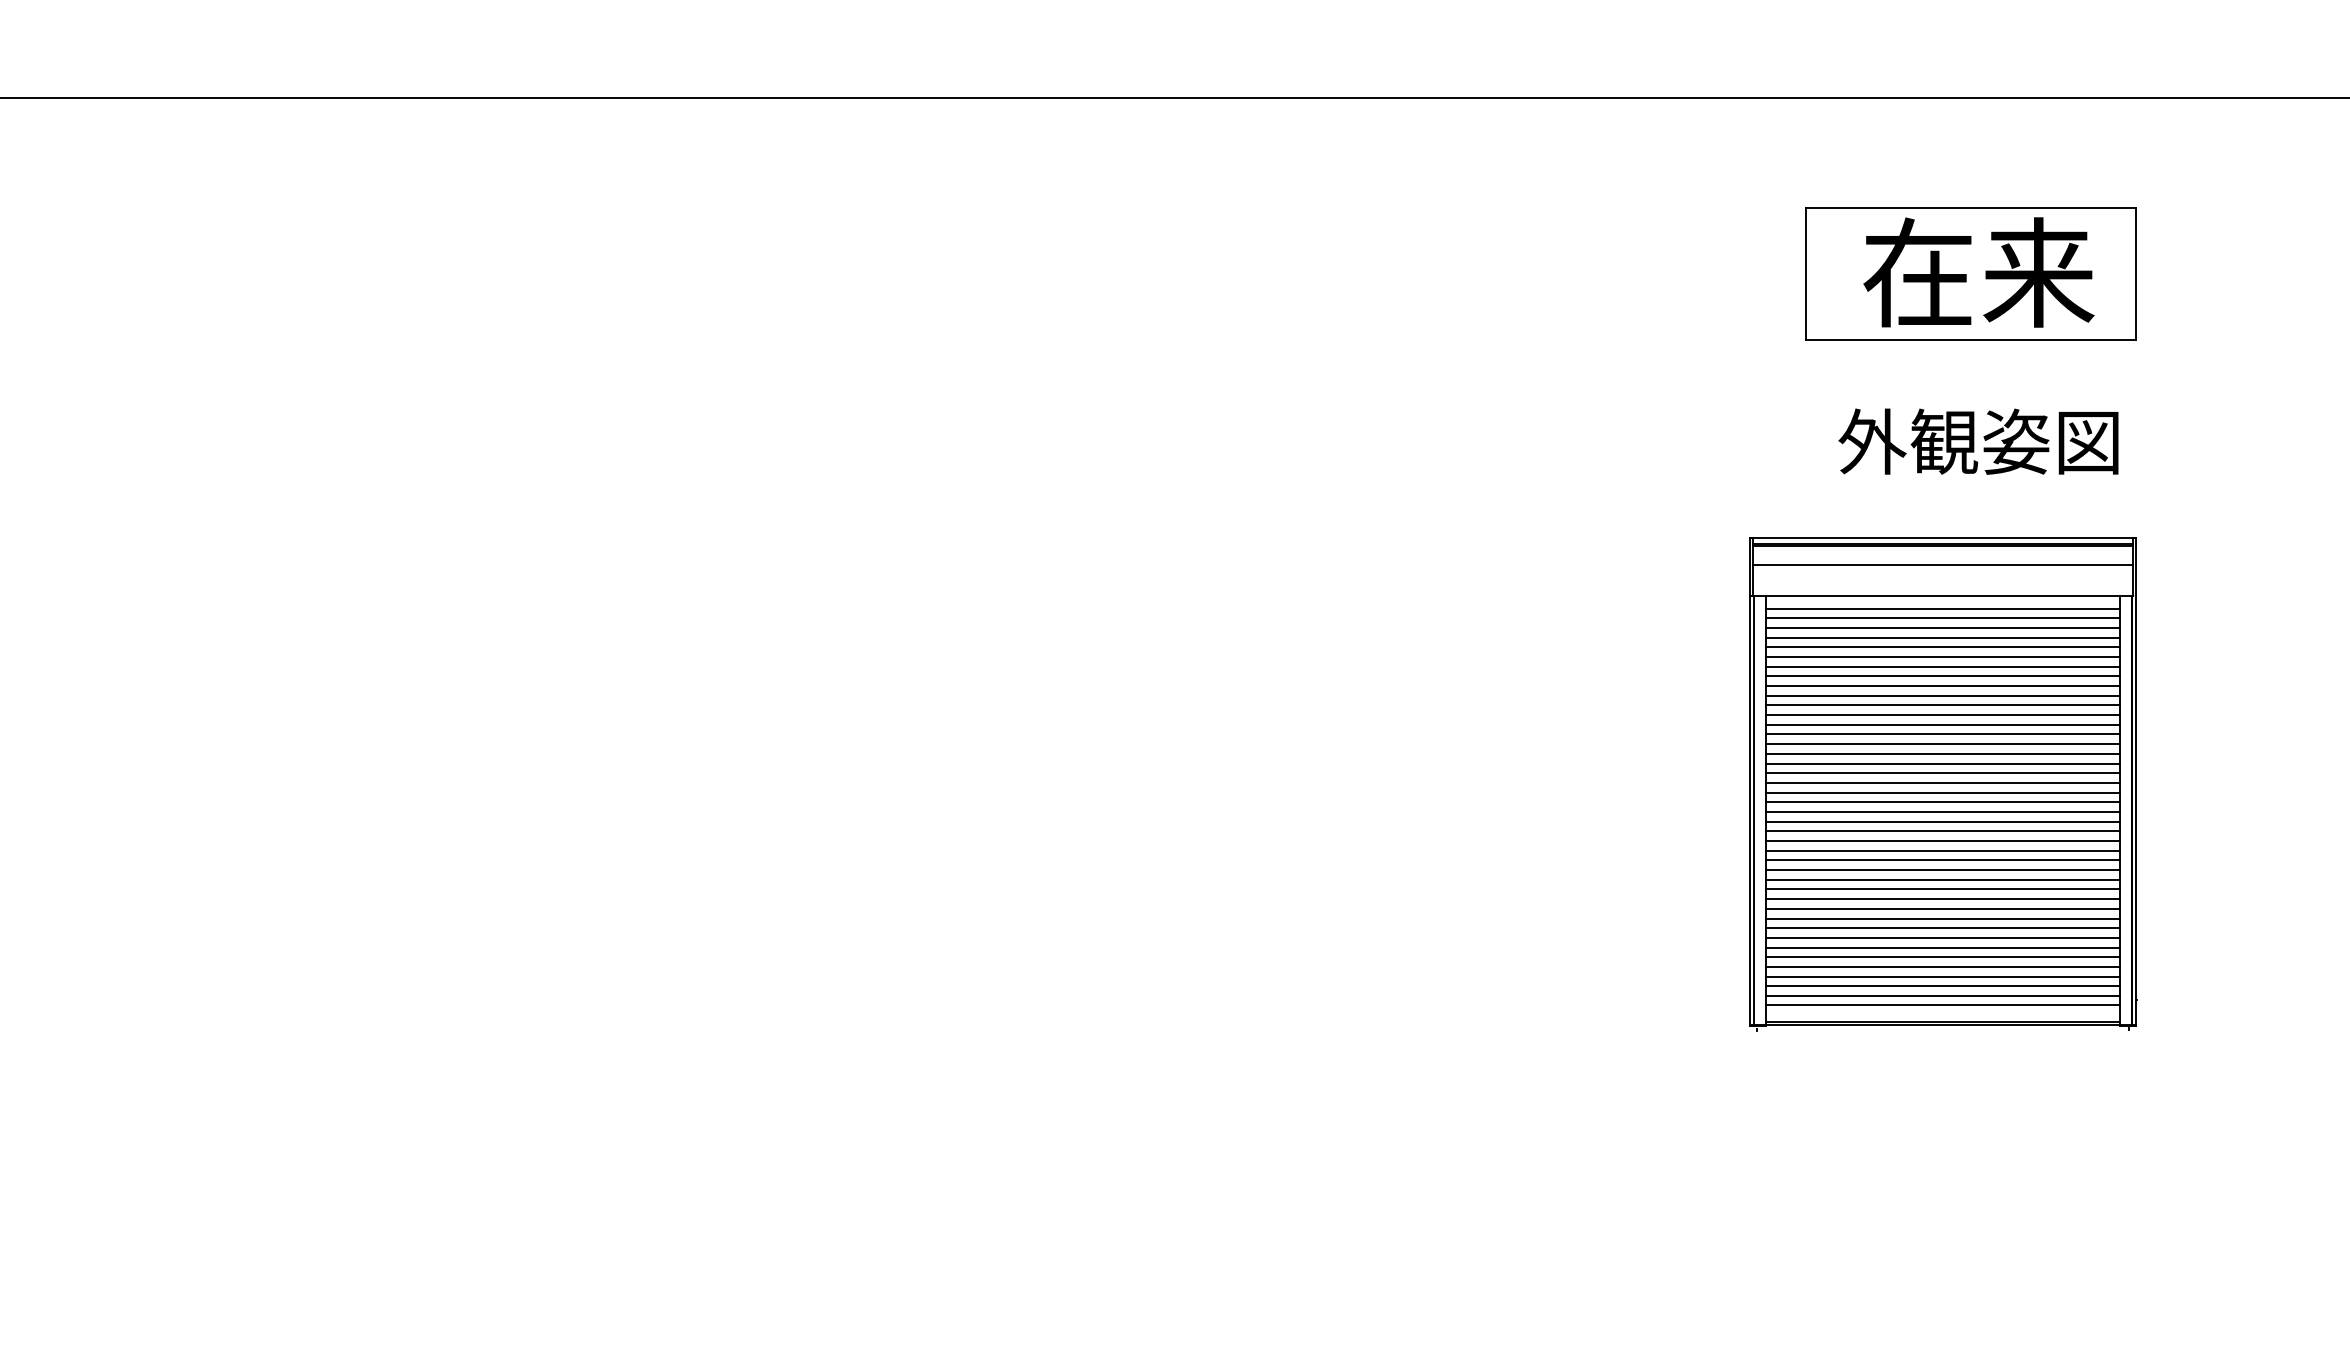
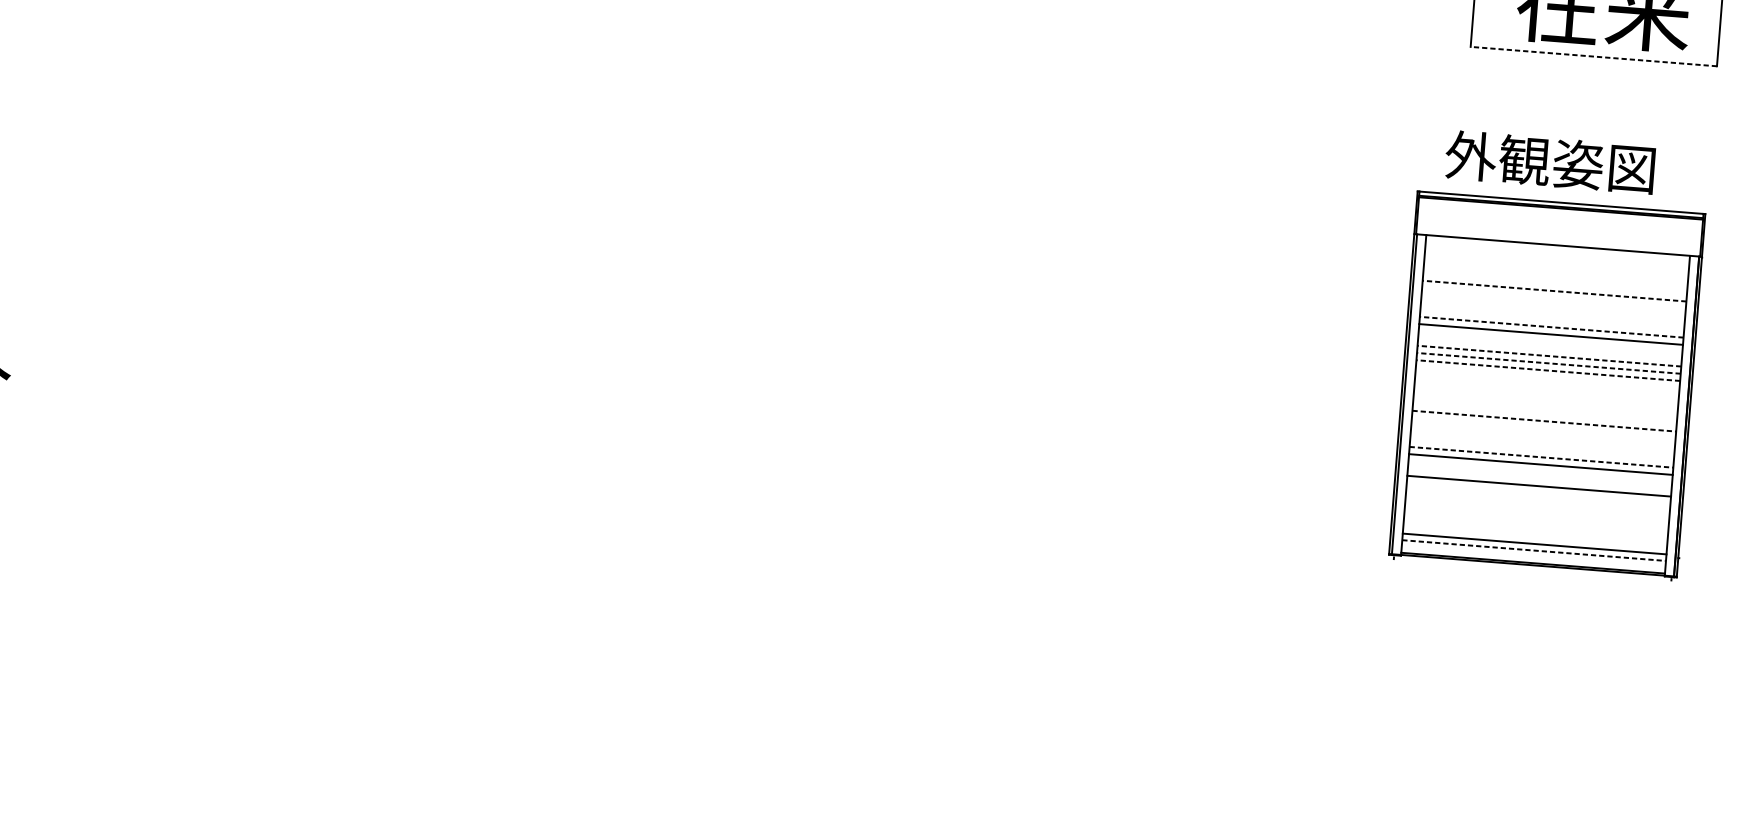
line: (1970, 340) -> (1593, 56), solid -> dashed
text: (1978, 441) -> (1550, 162), moved
line: (1942, 564) -> (1559, 222), removed
line: (1942, 608) -> (1557, 254), removed
line: (1942, 618) -> (1556, 262), removed
line: (1942, 627) -> (1555, 269), removed
line: (1942, 637) -> (1555, 276), removed
line: (1942, 647) -> (1554, 284), removed
line: (1943, 656) -> (1554, 290), solid -> dashed
line: (1942, 666) -> (1553, 298), removed
line: (1942, 676) -> (1553, 305), removed
line: (1942, 686) -> (1552, 313), removed
line: (1942, 695) -> (1551, 319), removed
line: (1943, 705) -> (1552, 327), solid -> dashed
line: (1942, 724) -> (1550, 341), removed
line: (1942, 734) -> (1549, 348), removed
line: (1943, 744) -> (1549, 356), solid -> dashed
line: (1943, 753) -> (1549, 363), solid -> dashed
line: (1943, 763) -> (1548, 370), solid -> dashed
line: (1942, 773) -> (1547, 377), removed
line: (1942, 782) -> (1546, 384), removed
line: (1942, 792) -> (1546, 392), removed
line: (1942, 802) -> (1545, 399), removed
line: (1942, 811) -> (1545, 406), removed
line: (1942, 821) -> (1544, 413), removed
line: (1943, 831) -> (1544, 421), solid -> dashed
line: (1942, 841) -> (1543, 428), removed
line: (1942, 850) -> (1542, 435), removed
line: (1942, 860) -> (1542, 442), removed
line: (1942, 870) -> (1541, 450), removed
line: (1943, 879) -> (1541, 457), solid -> dashed
line: (1942, 899) -> (1539, 471), removed
line: (1942, 908) -> (1539, 478), removed
line: (1942, 928) -> (1538, 493), removed
line: (1942, 937) -> (1537, 500), removed
line: (1942, 947) -> (1537, 507), removed
line: (1942, 957) -> (1536, 515), removed
line: (1942, 967) -> (1535, 522), removed
line: (1942, 976) -> (1535, 529), removed
line: (1942, 986) -> (1534, 536), removed
line: (1943, 1004) -> (1534, 550), solid -> dashed

